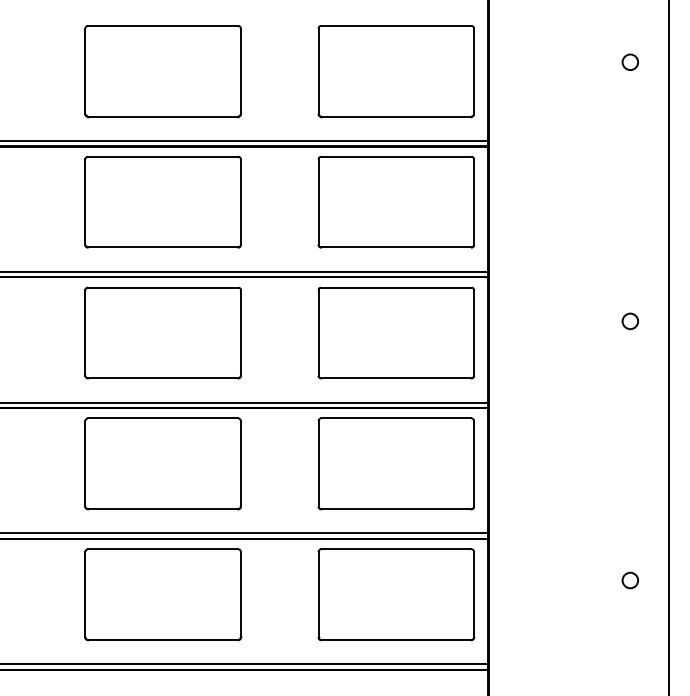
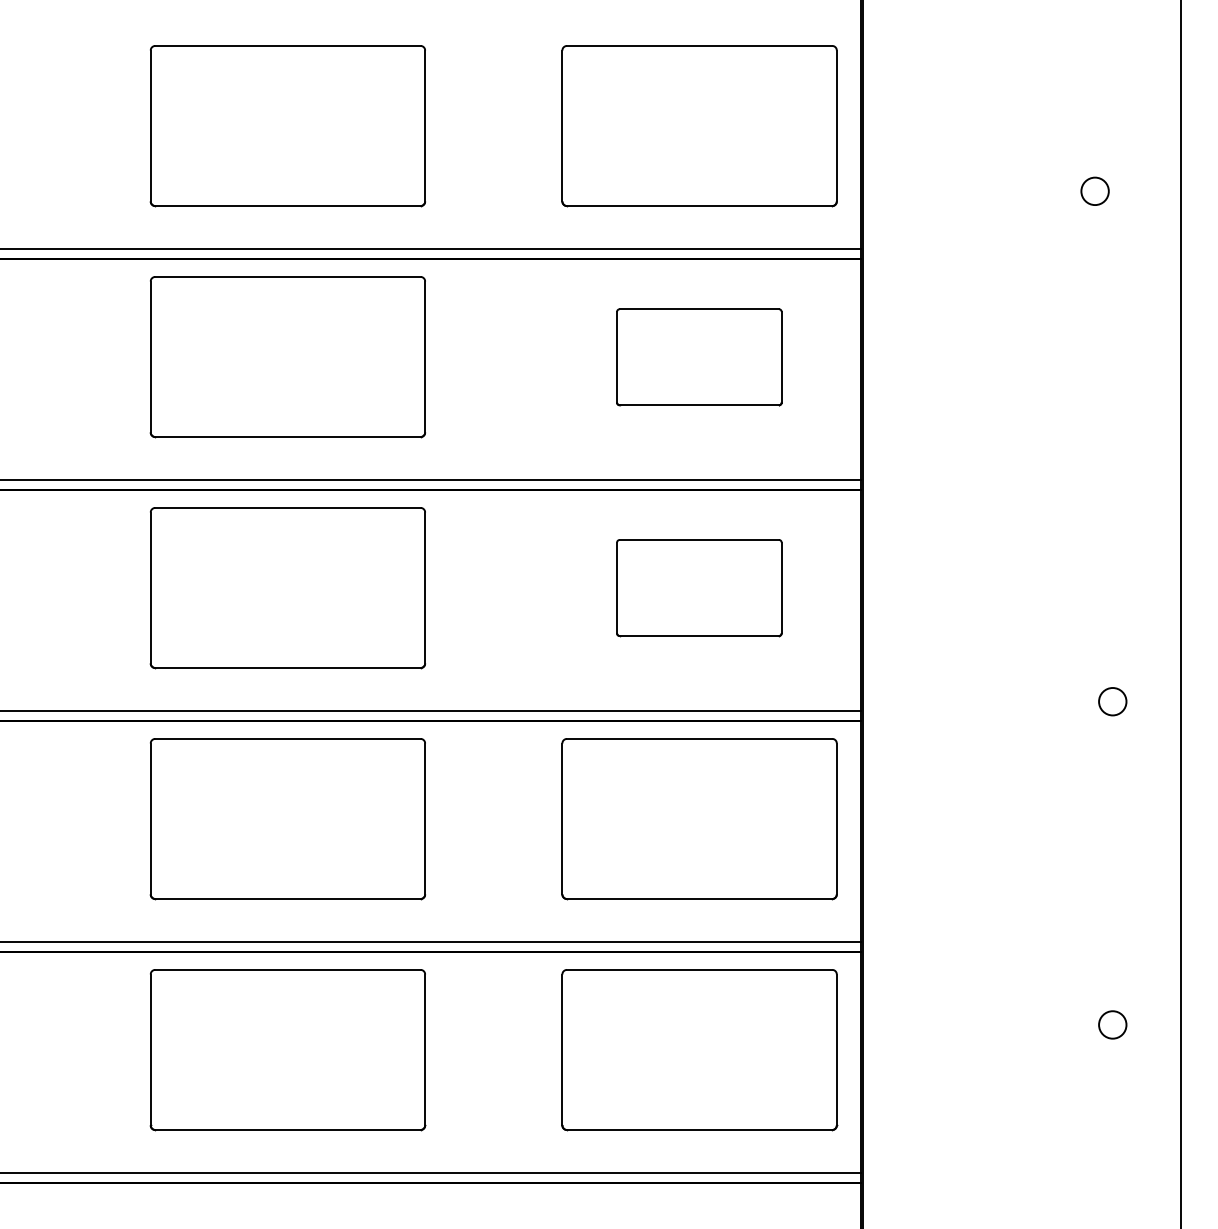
circle: (629, 61) -> (1093, 189), moved
part: (395, 202) -> (698, 357), size x0.6
circle: (629, 321) -> (1111, 701), moved
part: (395, 332) -> (698, 587), size x0.6

